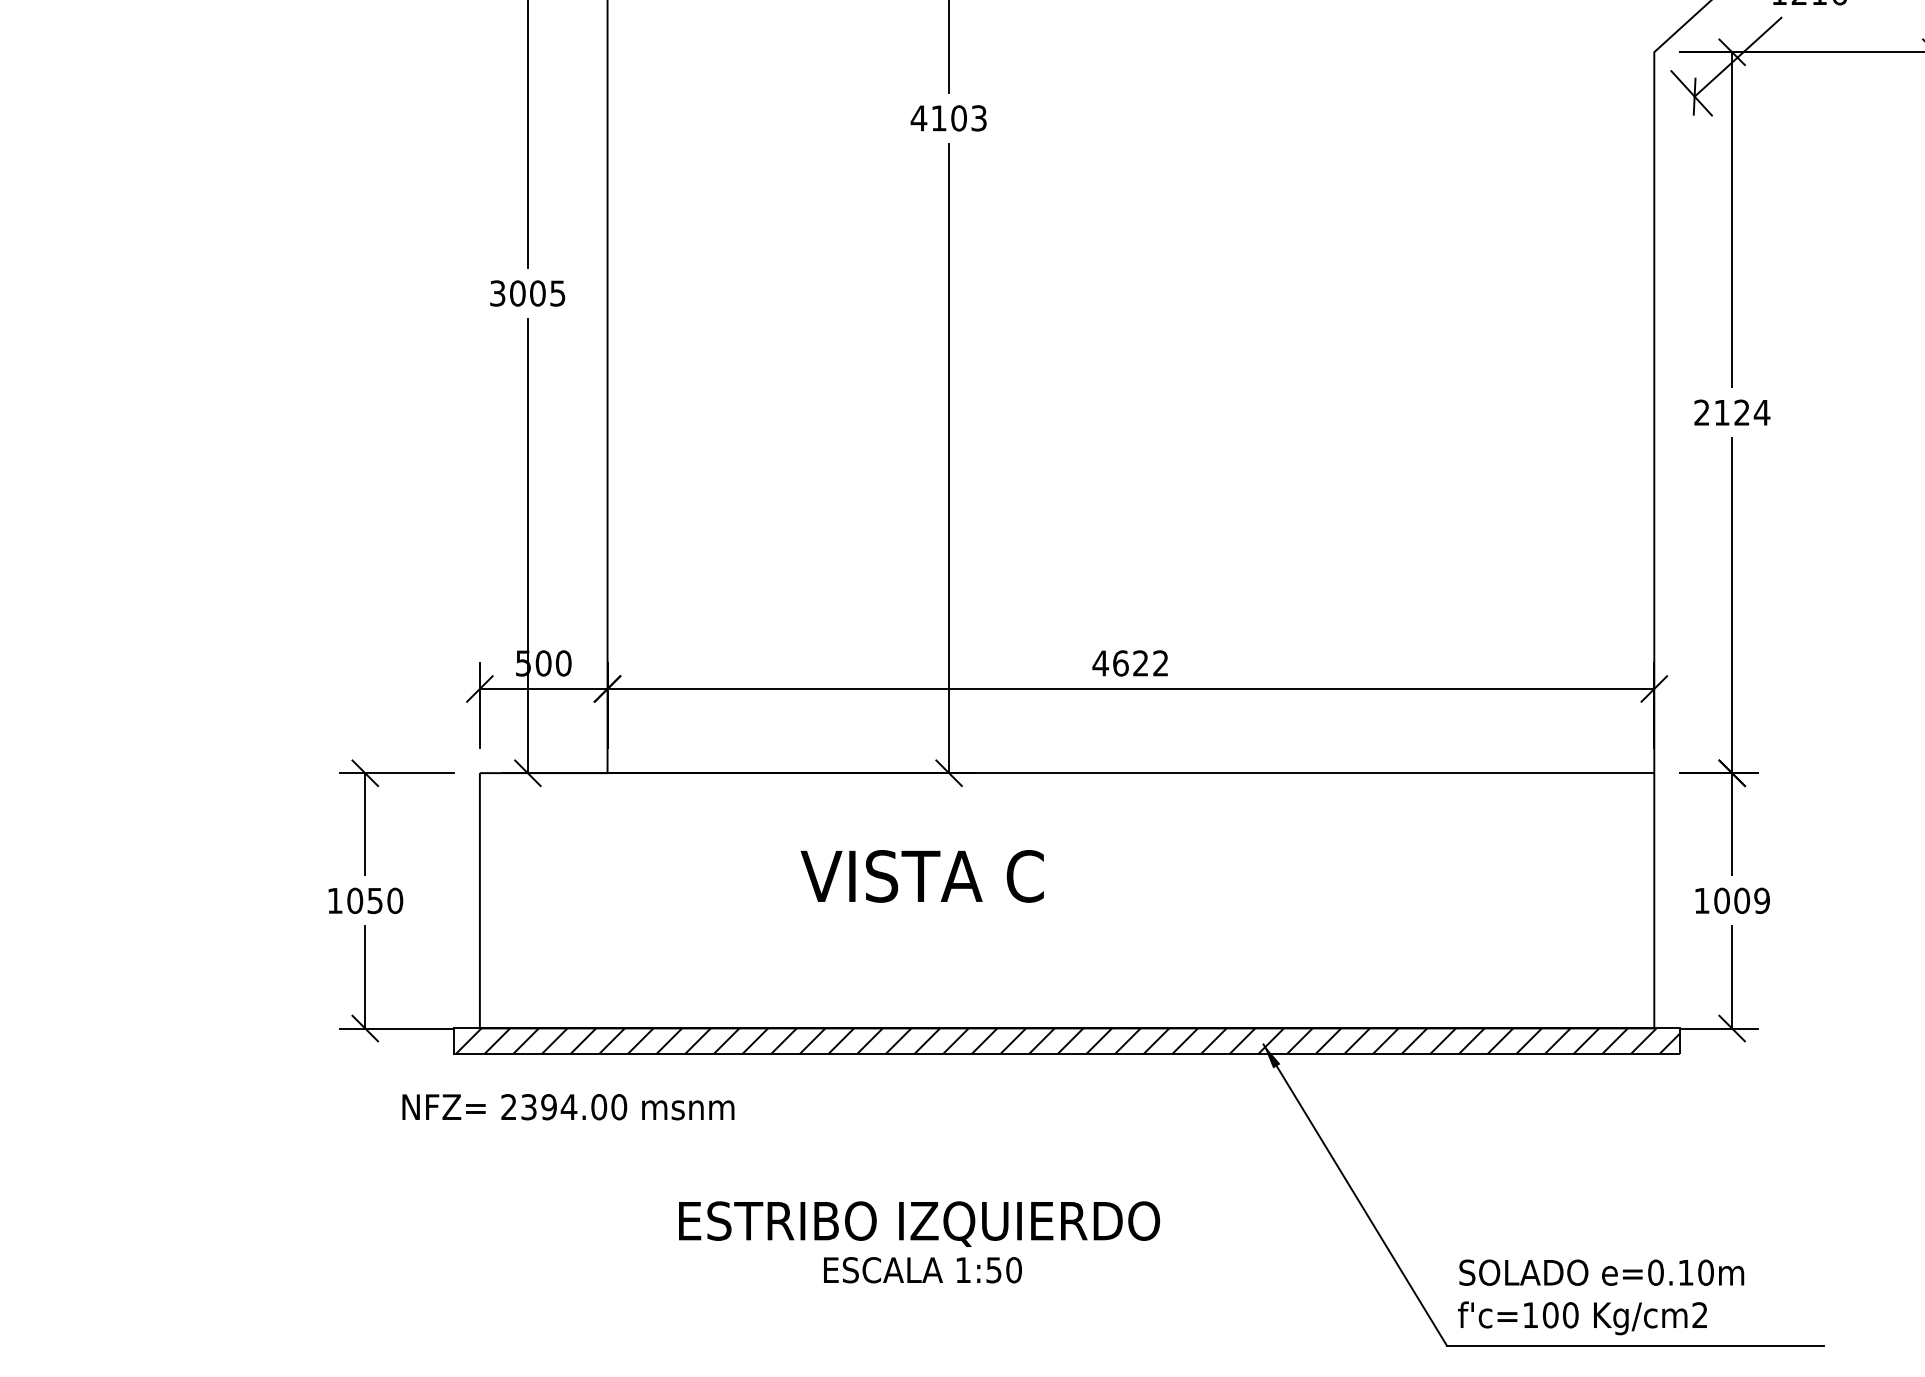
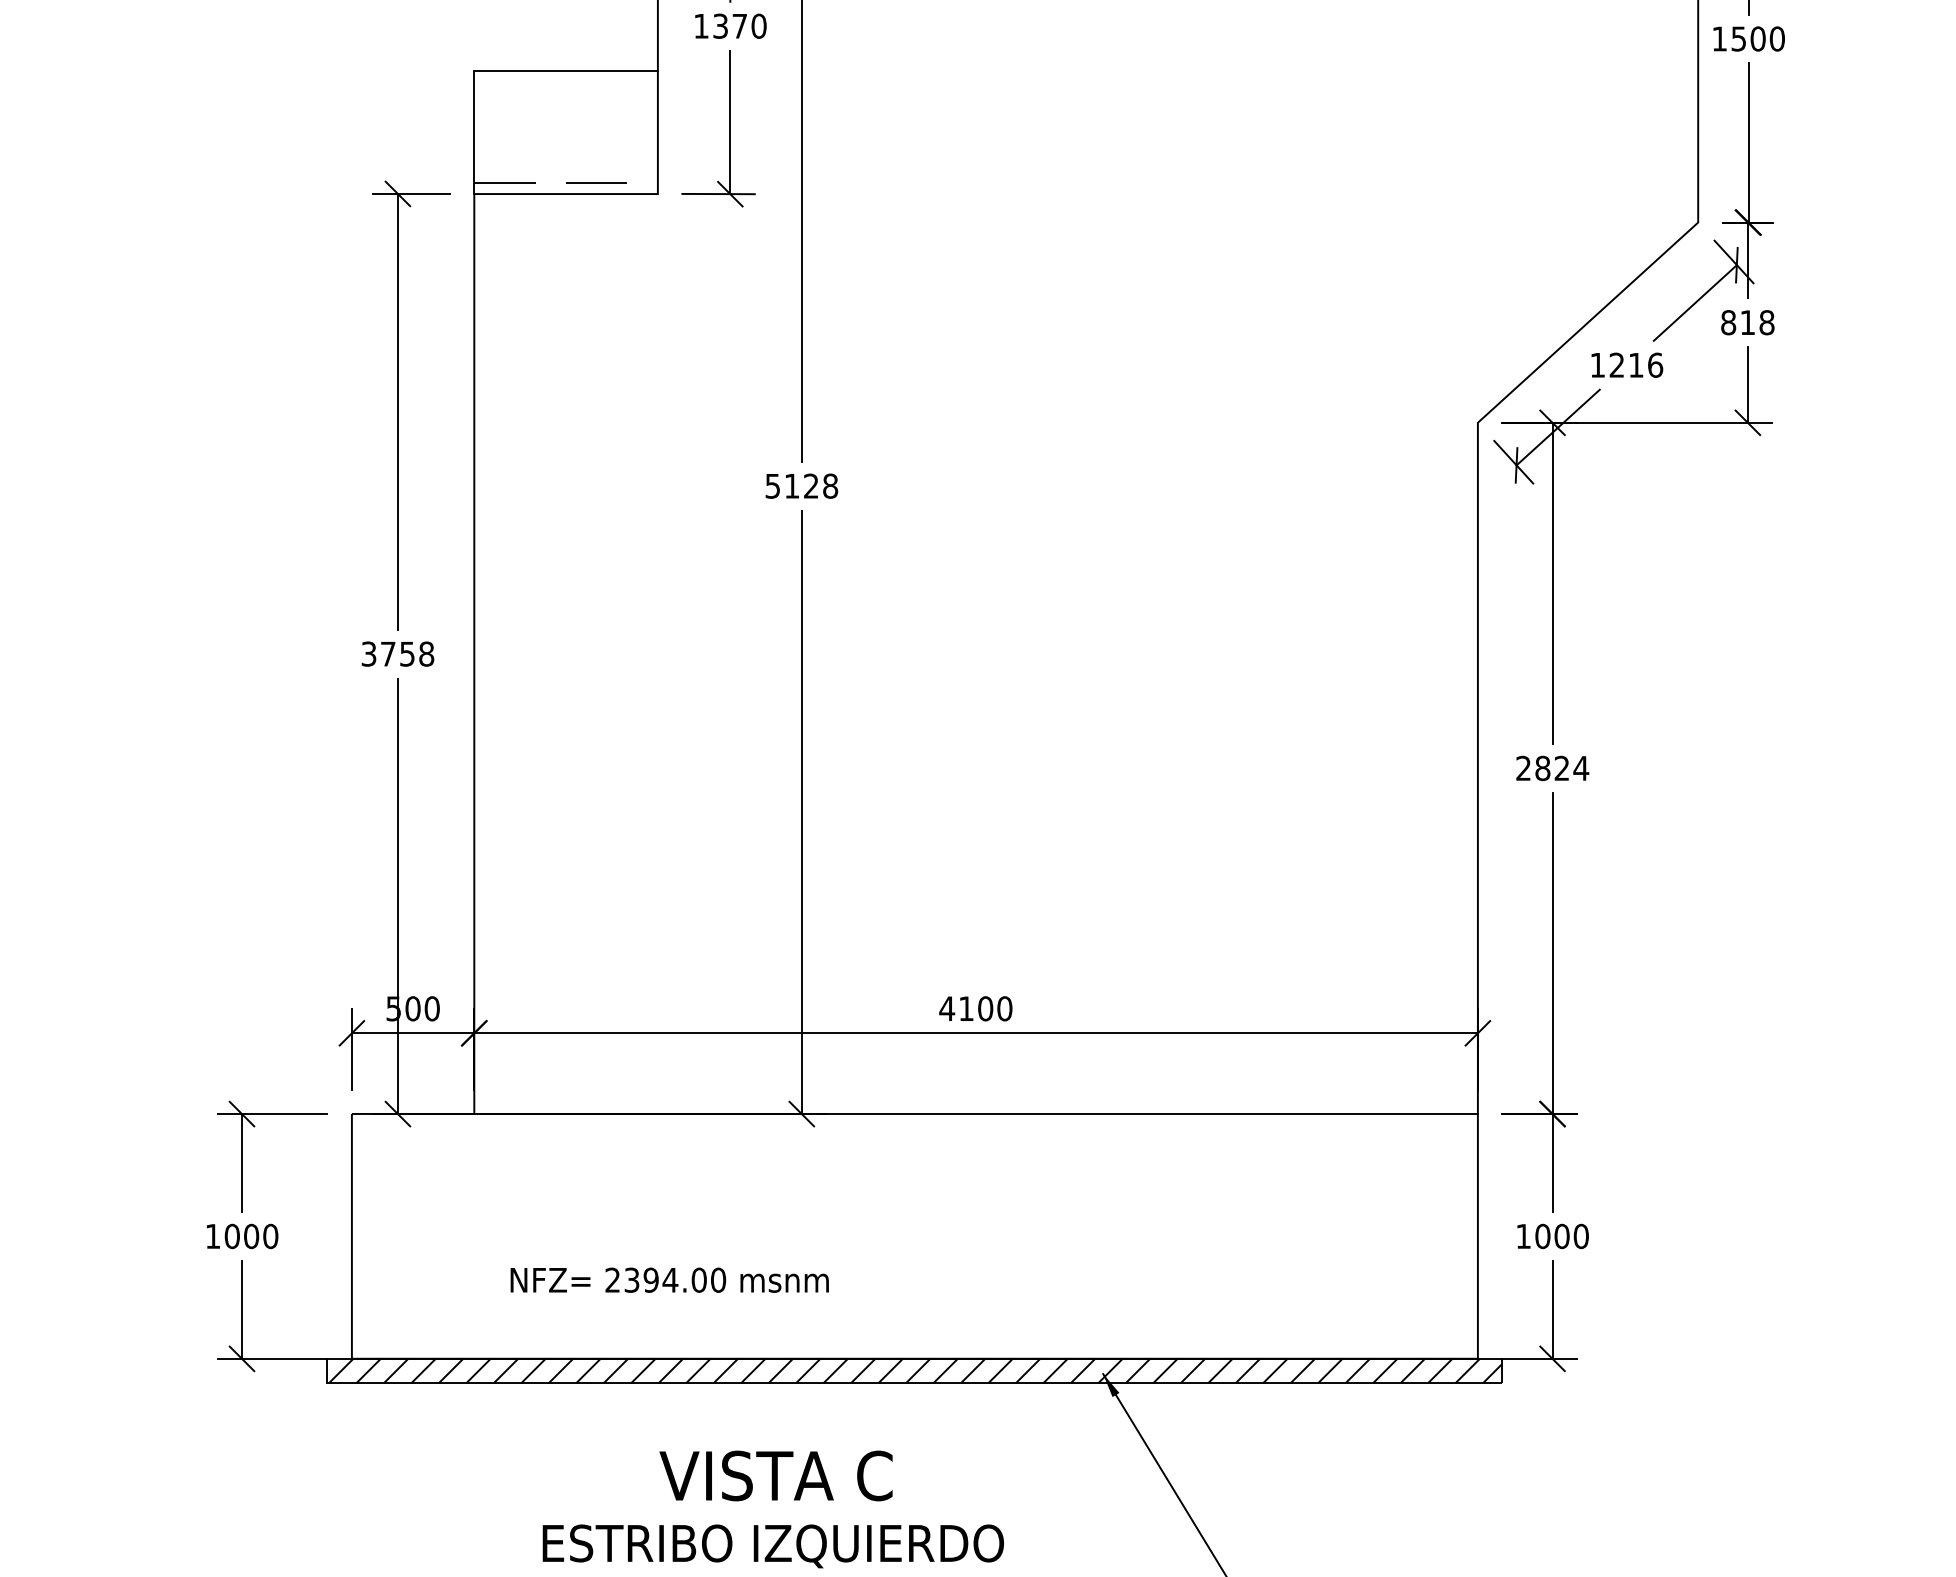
text: (948, 117) -> (801, 485), 4103 -> 5128
text: (537, 292) -> (407, 653), 3005 -> 3758
text: (1721, 412) -> (1542, 768), 2124 -> 2824
text: (1140, 663) -> (985, 1008), 4622 -> 4100
text: (921, 875) -> (775, 1475), moved
text: (375, 900) -> (251, 1236), 1050 -> 1000
text: (1761, 900) -> (1580, 1236), 1009 -> 1000
text: (568, 1106) -> (669, 1279), moved

